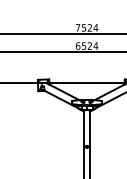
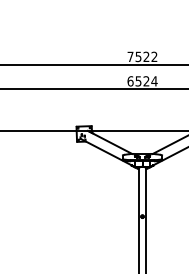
text: (95, 27) -> (154, 56), 7524 -> 7522

